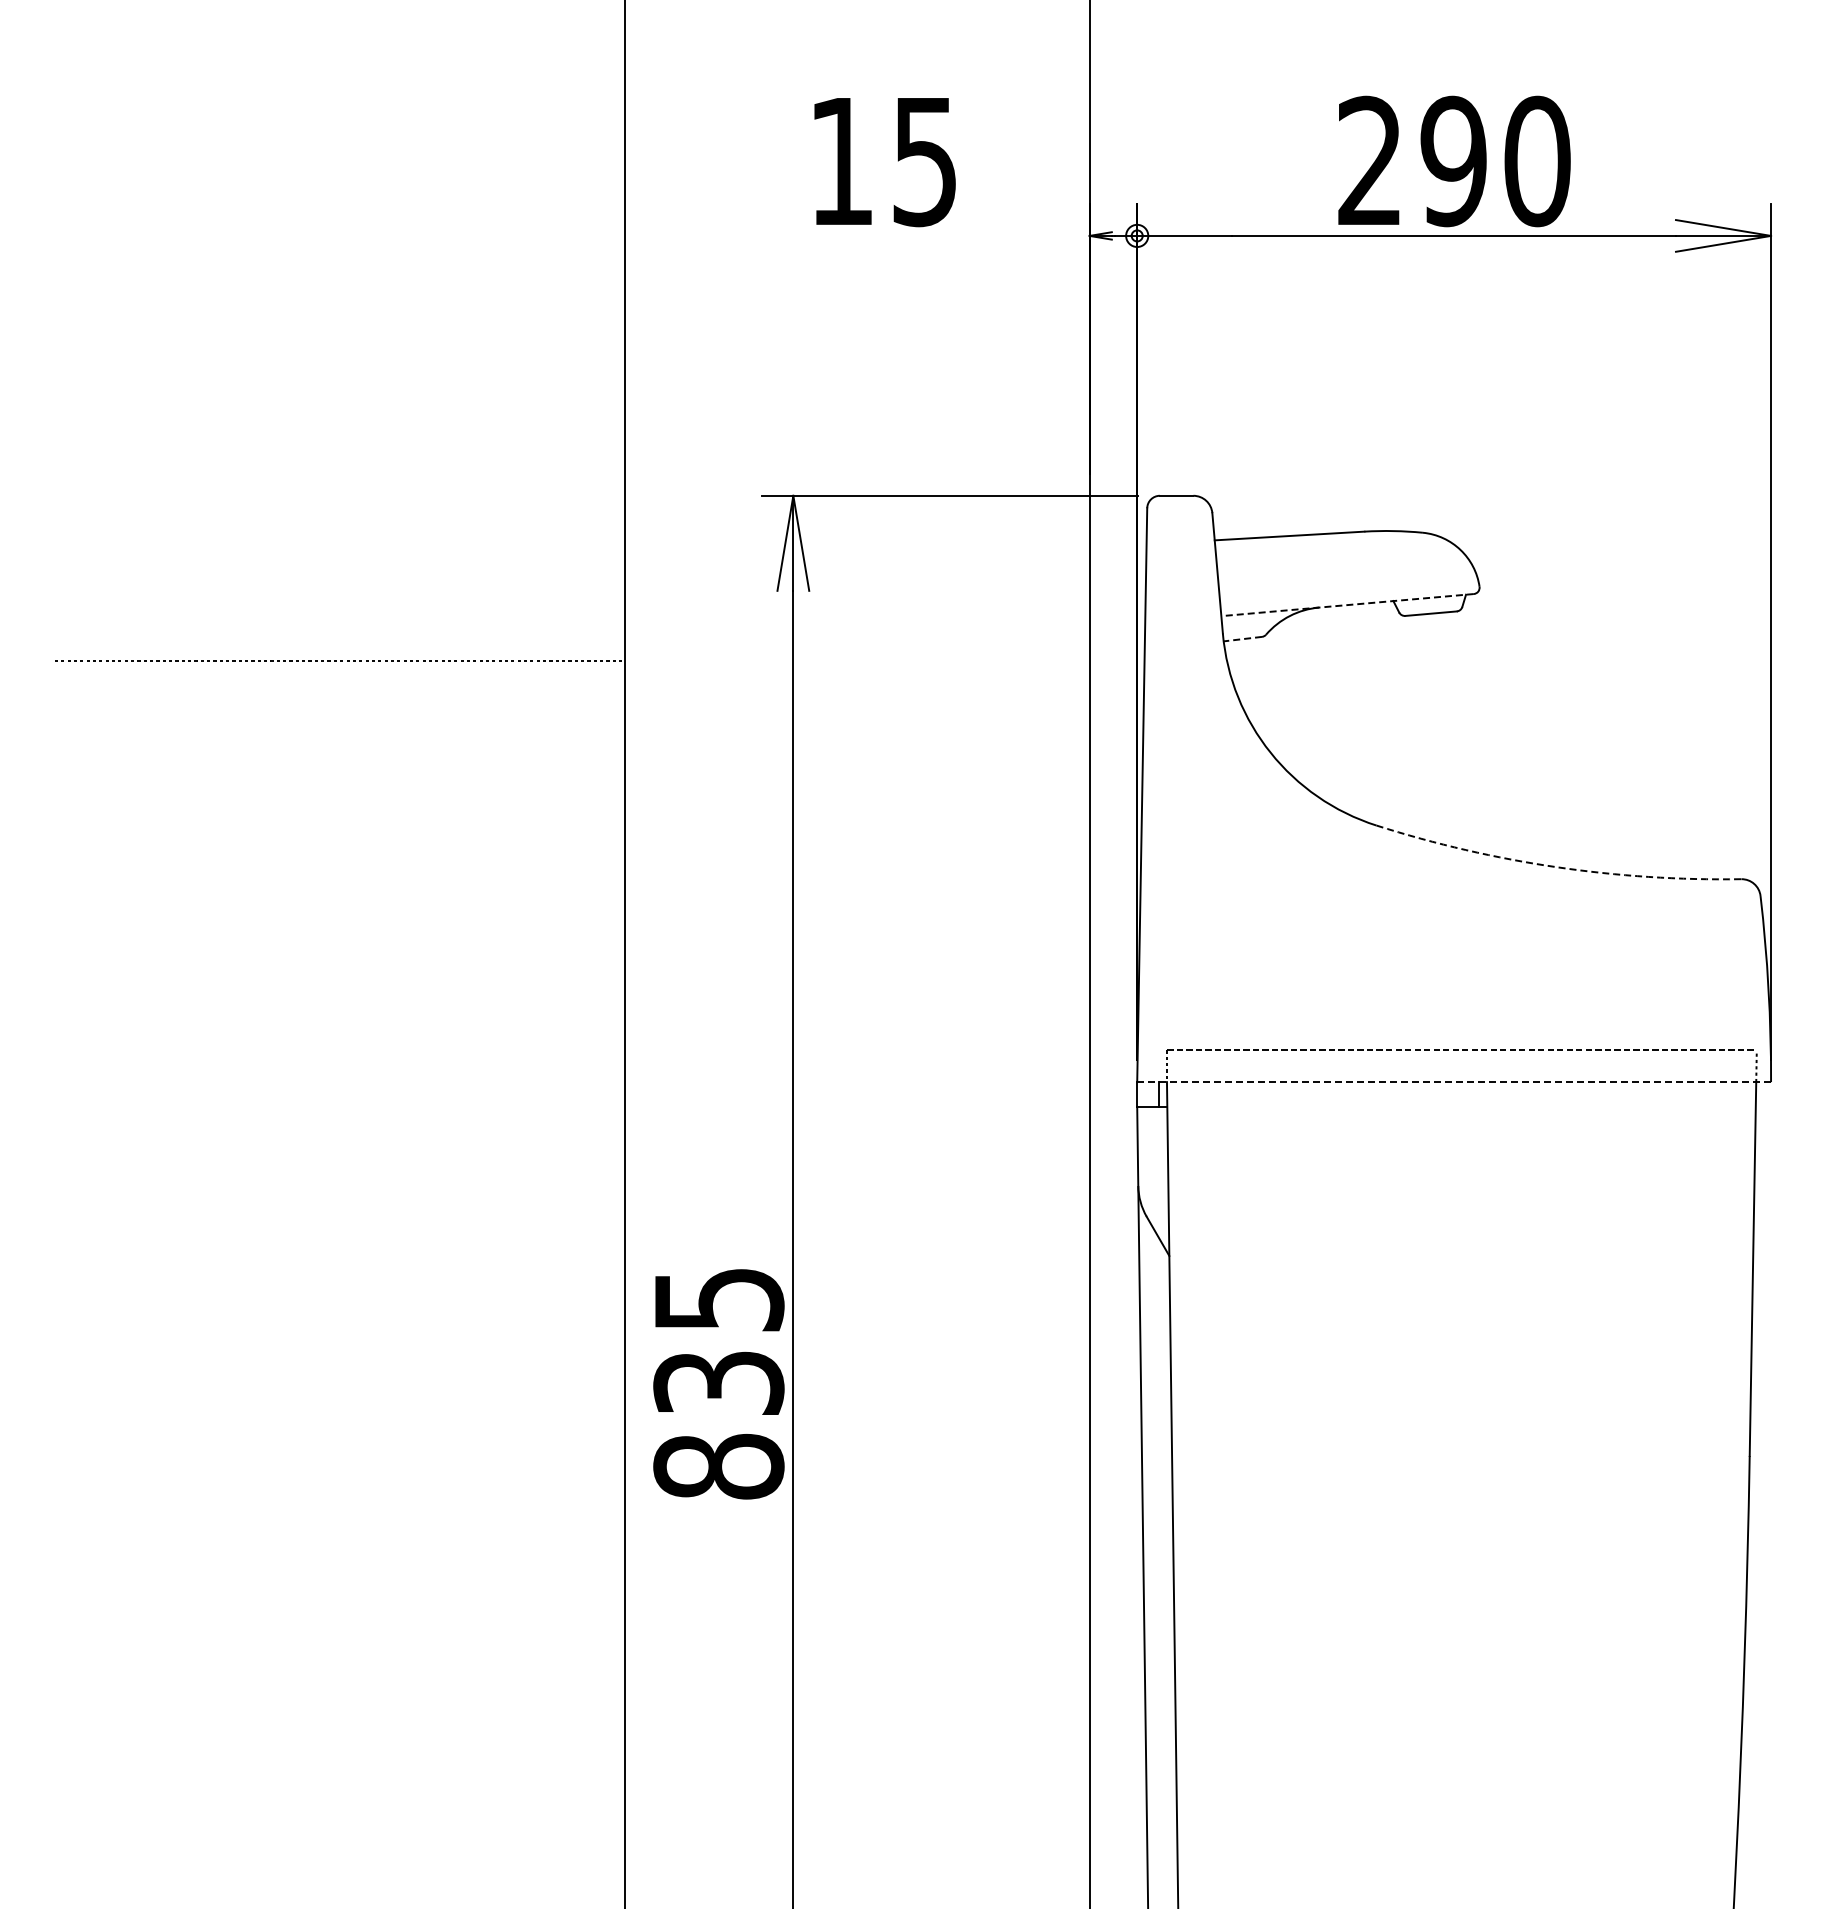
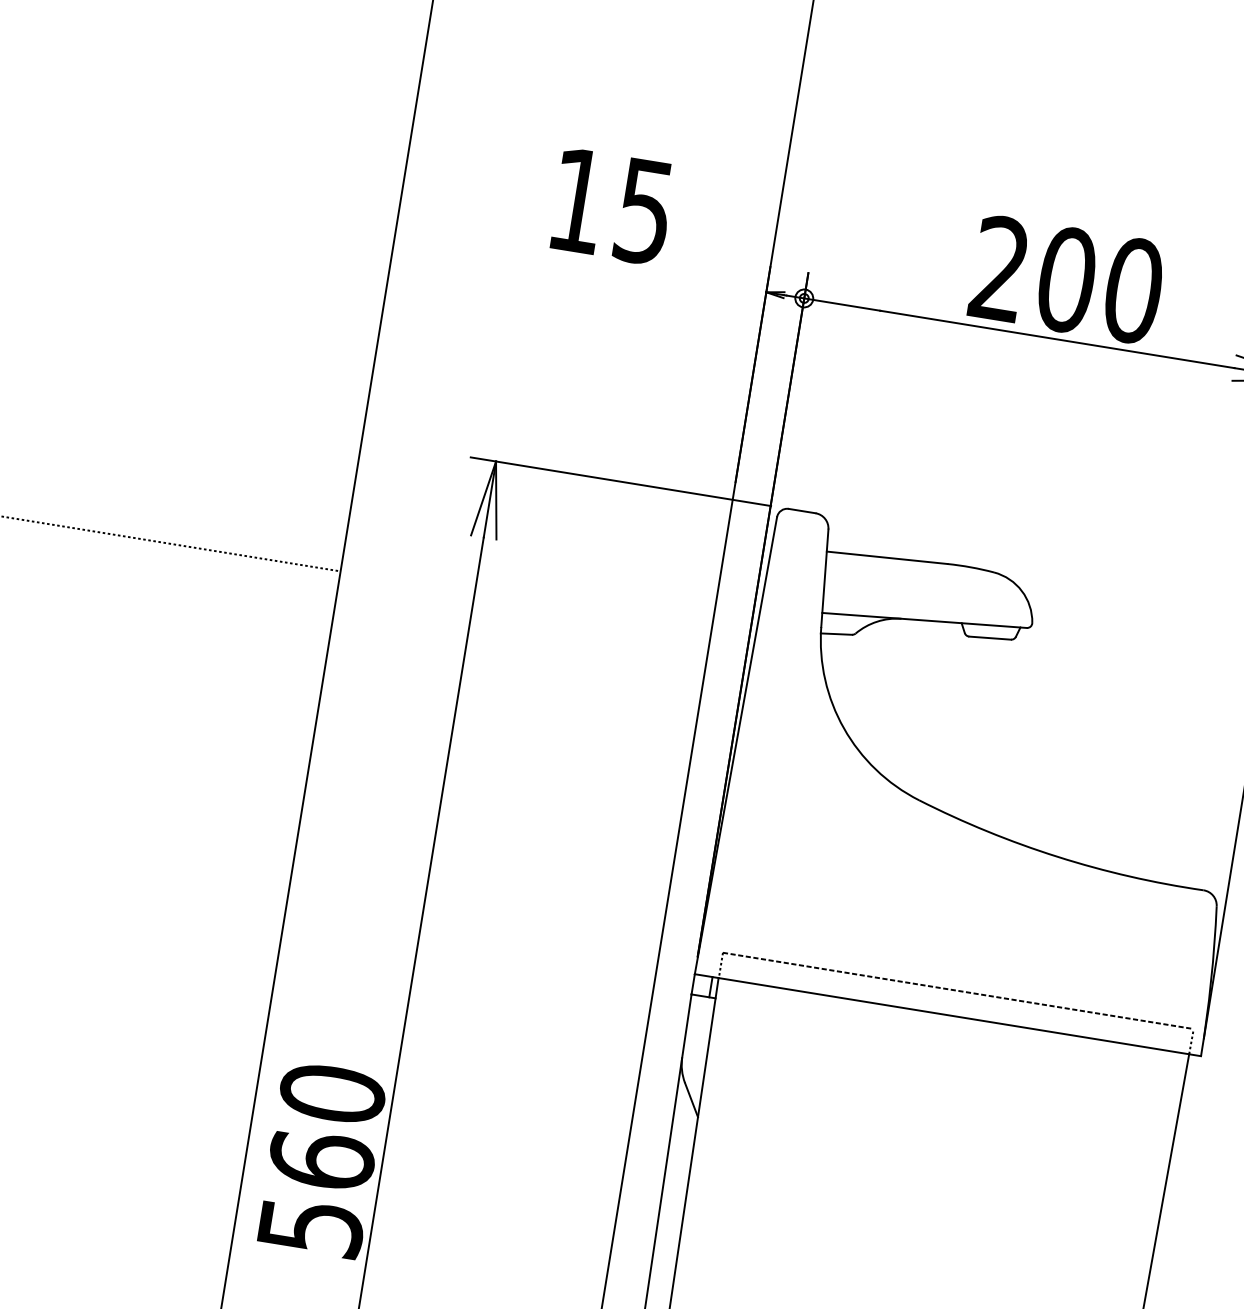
text: (1453, 161) -> (1066, 279), 290 -> 200
line: (1347, 605) -> (924, 620), dashed -> solid
line: (1242, 639) -> (836, 634), dashed -> solid
arc: (1556, 867) -> (1057, 857), dashed -> solid
line: (1454, 1082) -> (948, 1015), dashed -> solid
text: (718, 1382) -> (321, 1159), 835 -> 560

